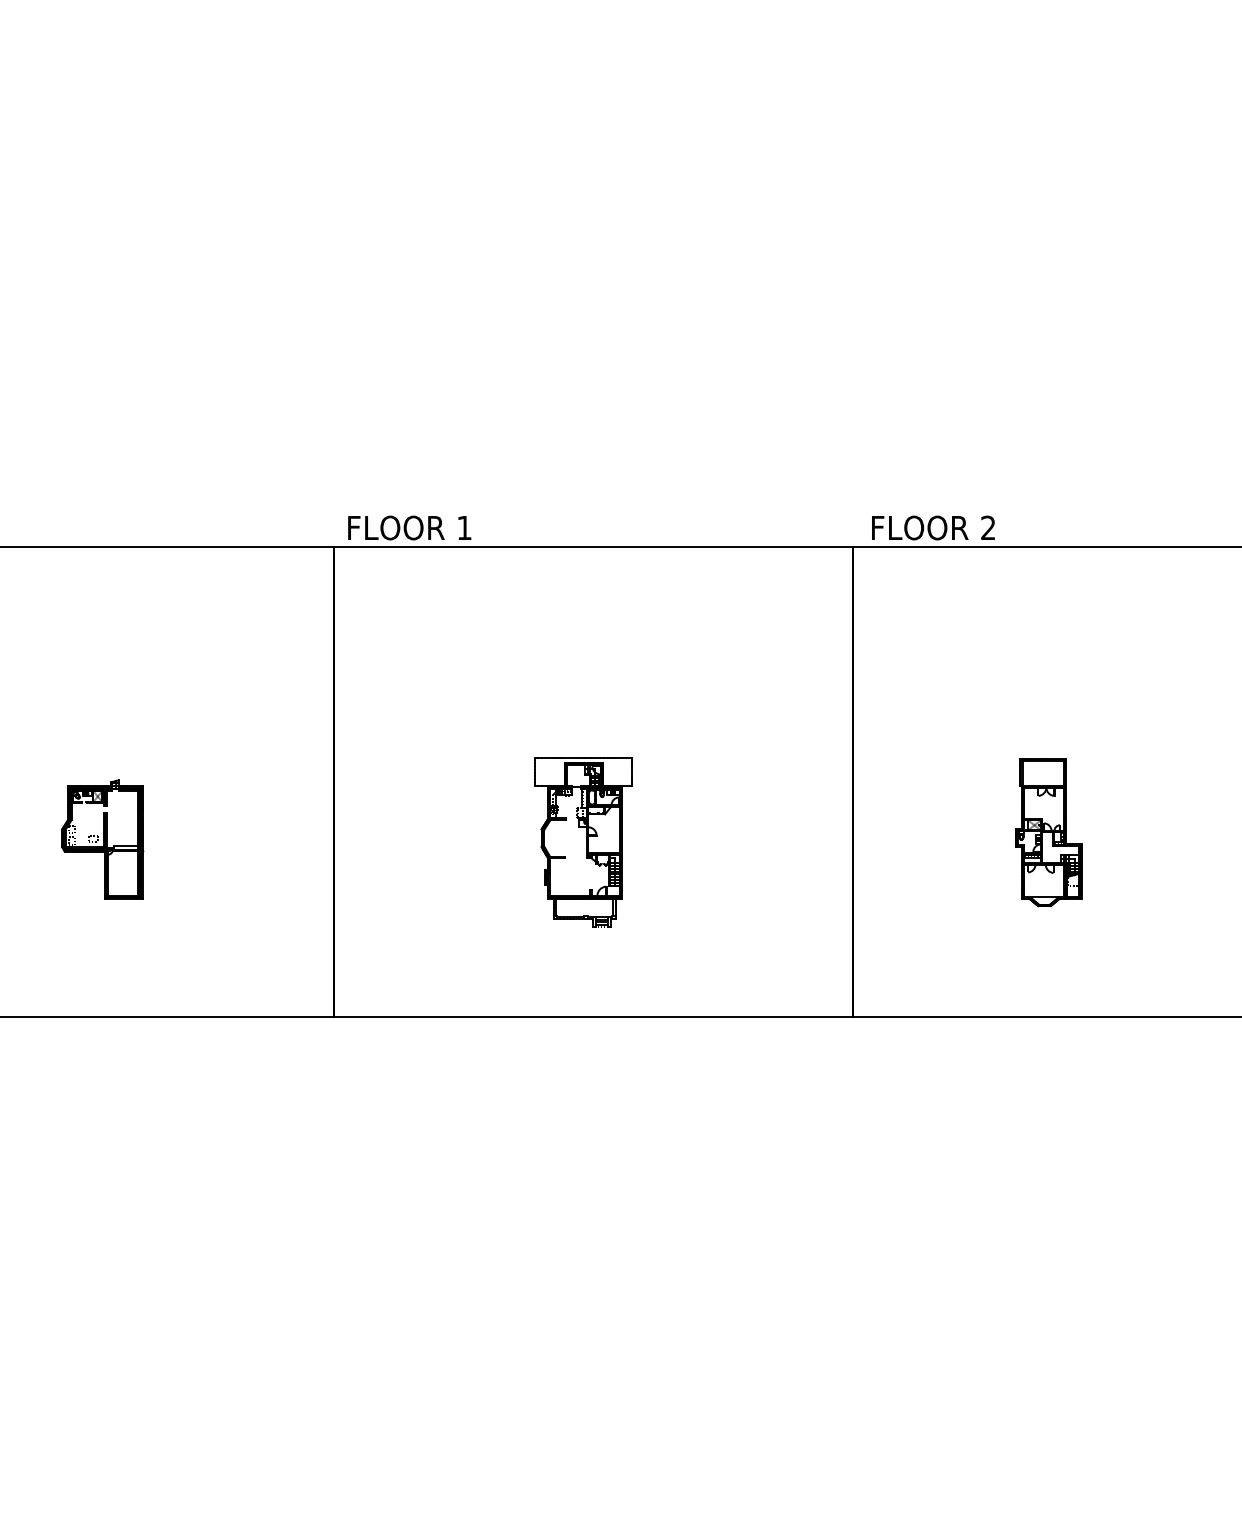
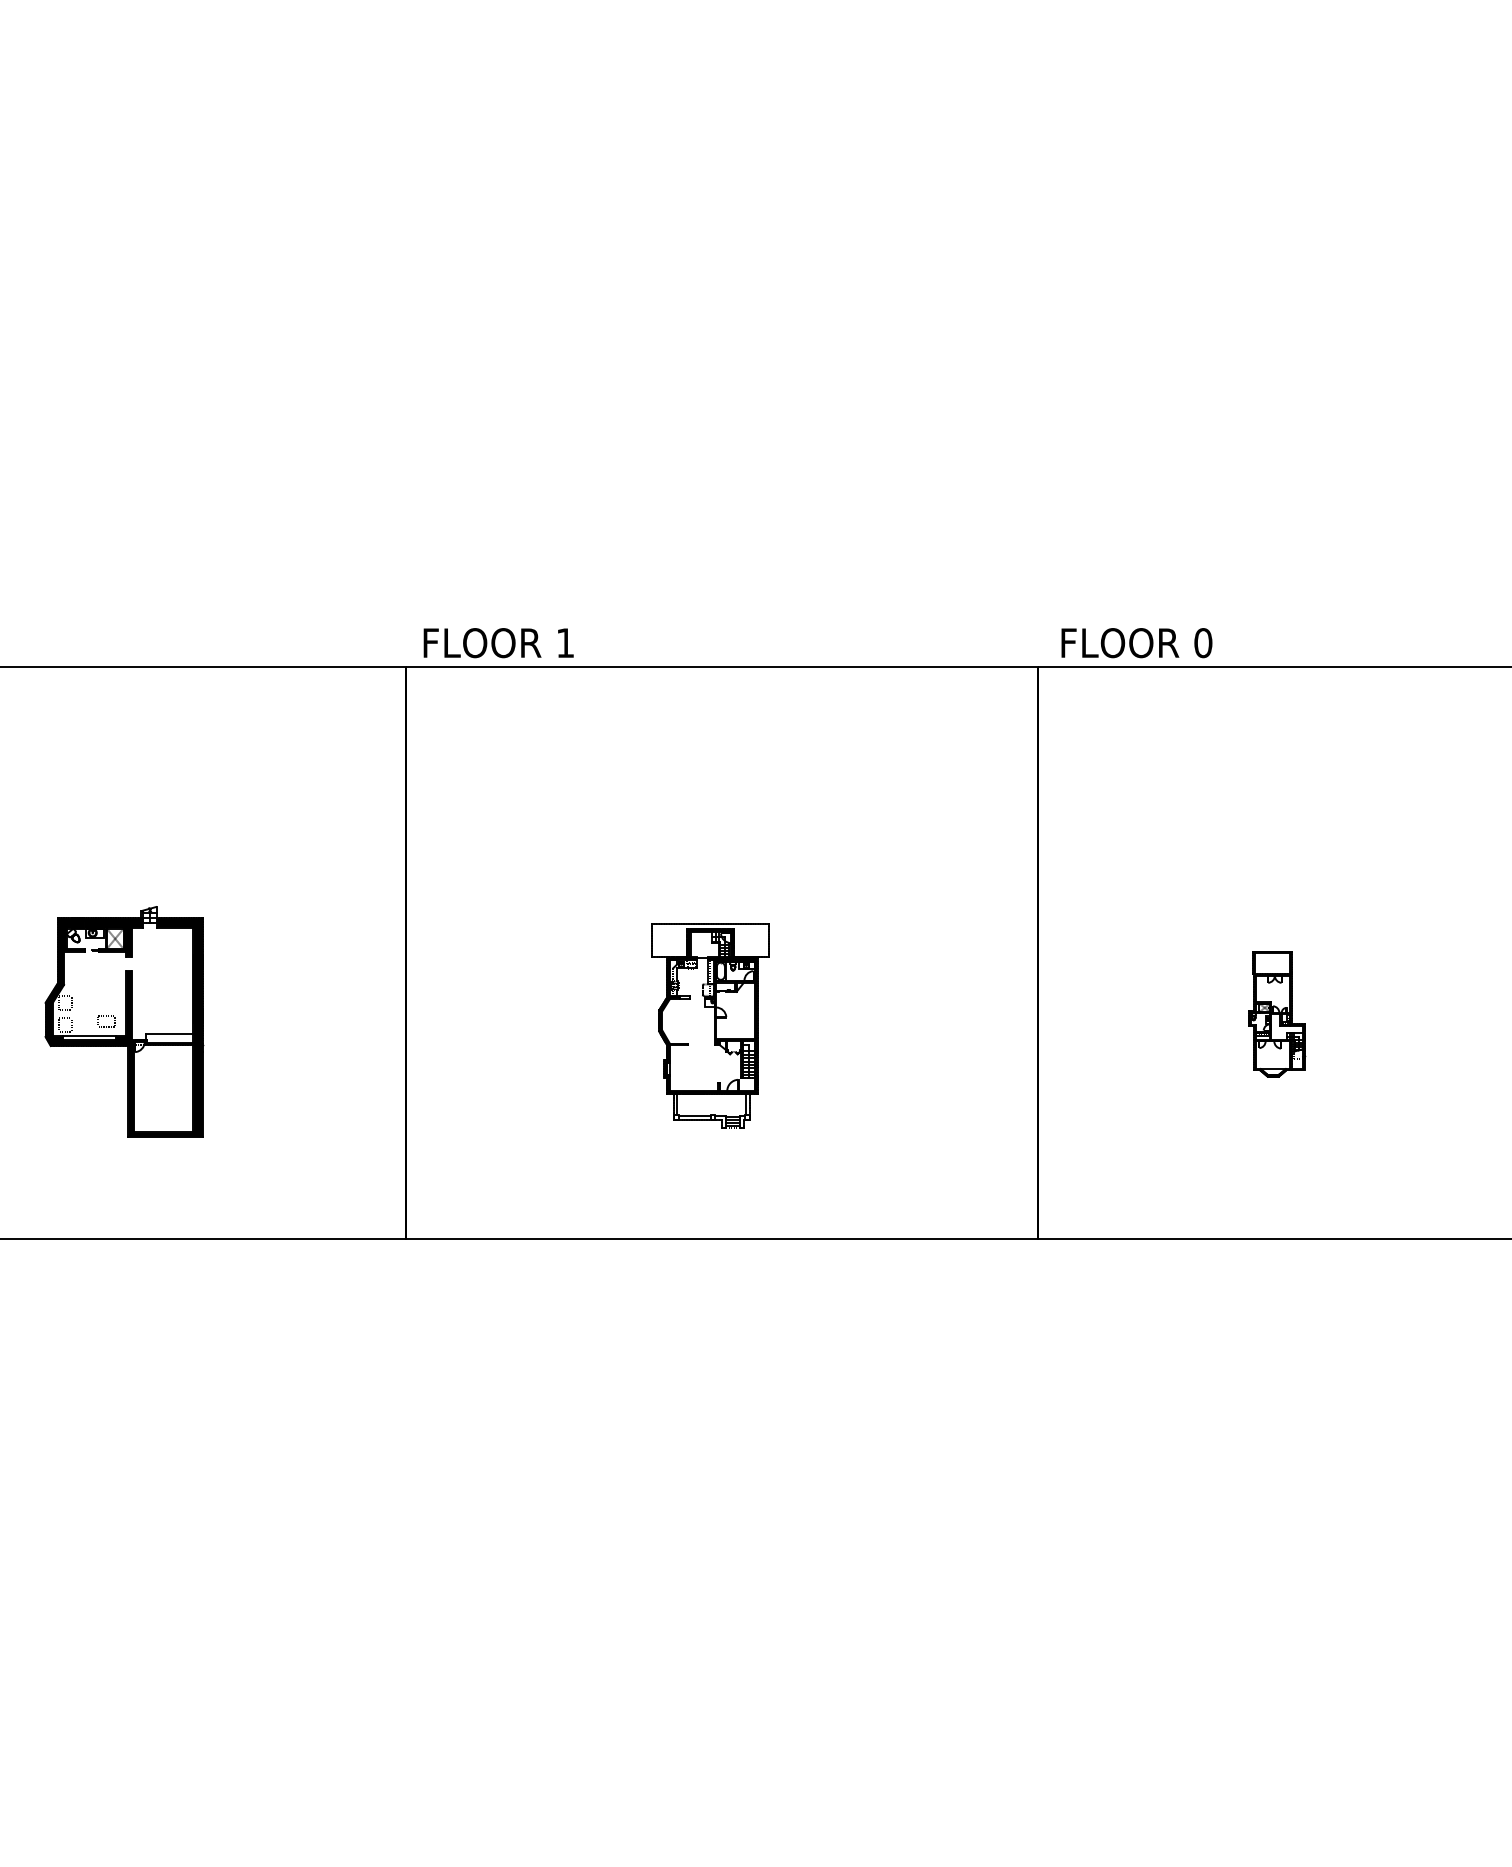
text: (988, 527) -> (1203, 642), 2 -> 0
part: (1048, 832) -> (1276, 1013), size x0.7
part: (102, 839) -> (124, 1022), size x1.6

